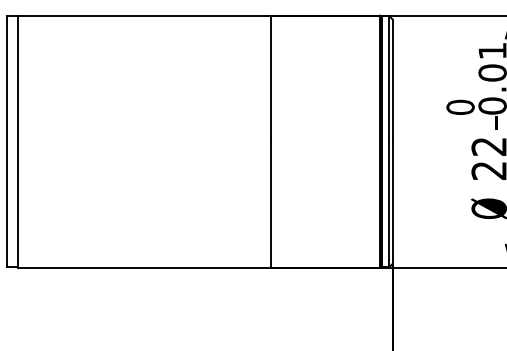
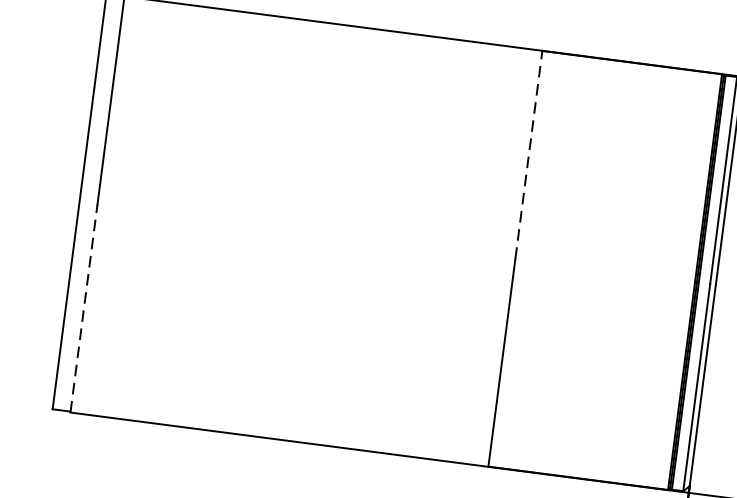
line: (271, 78) -> (529, 154), solid -> dashed
line: (17, 204) -> (83, 308), solid -> dashed

